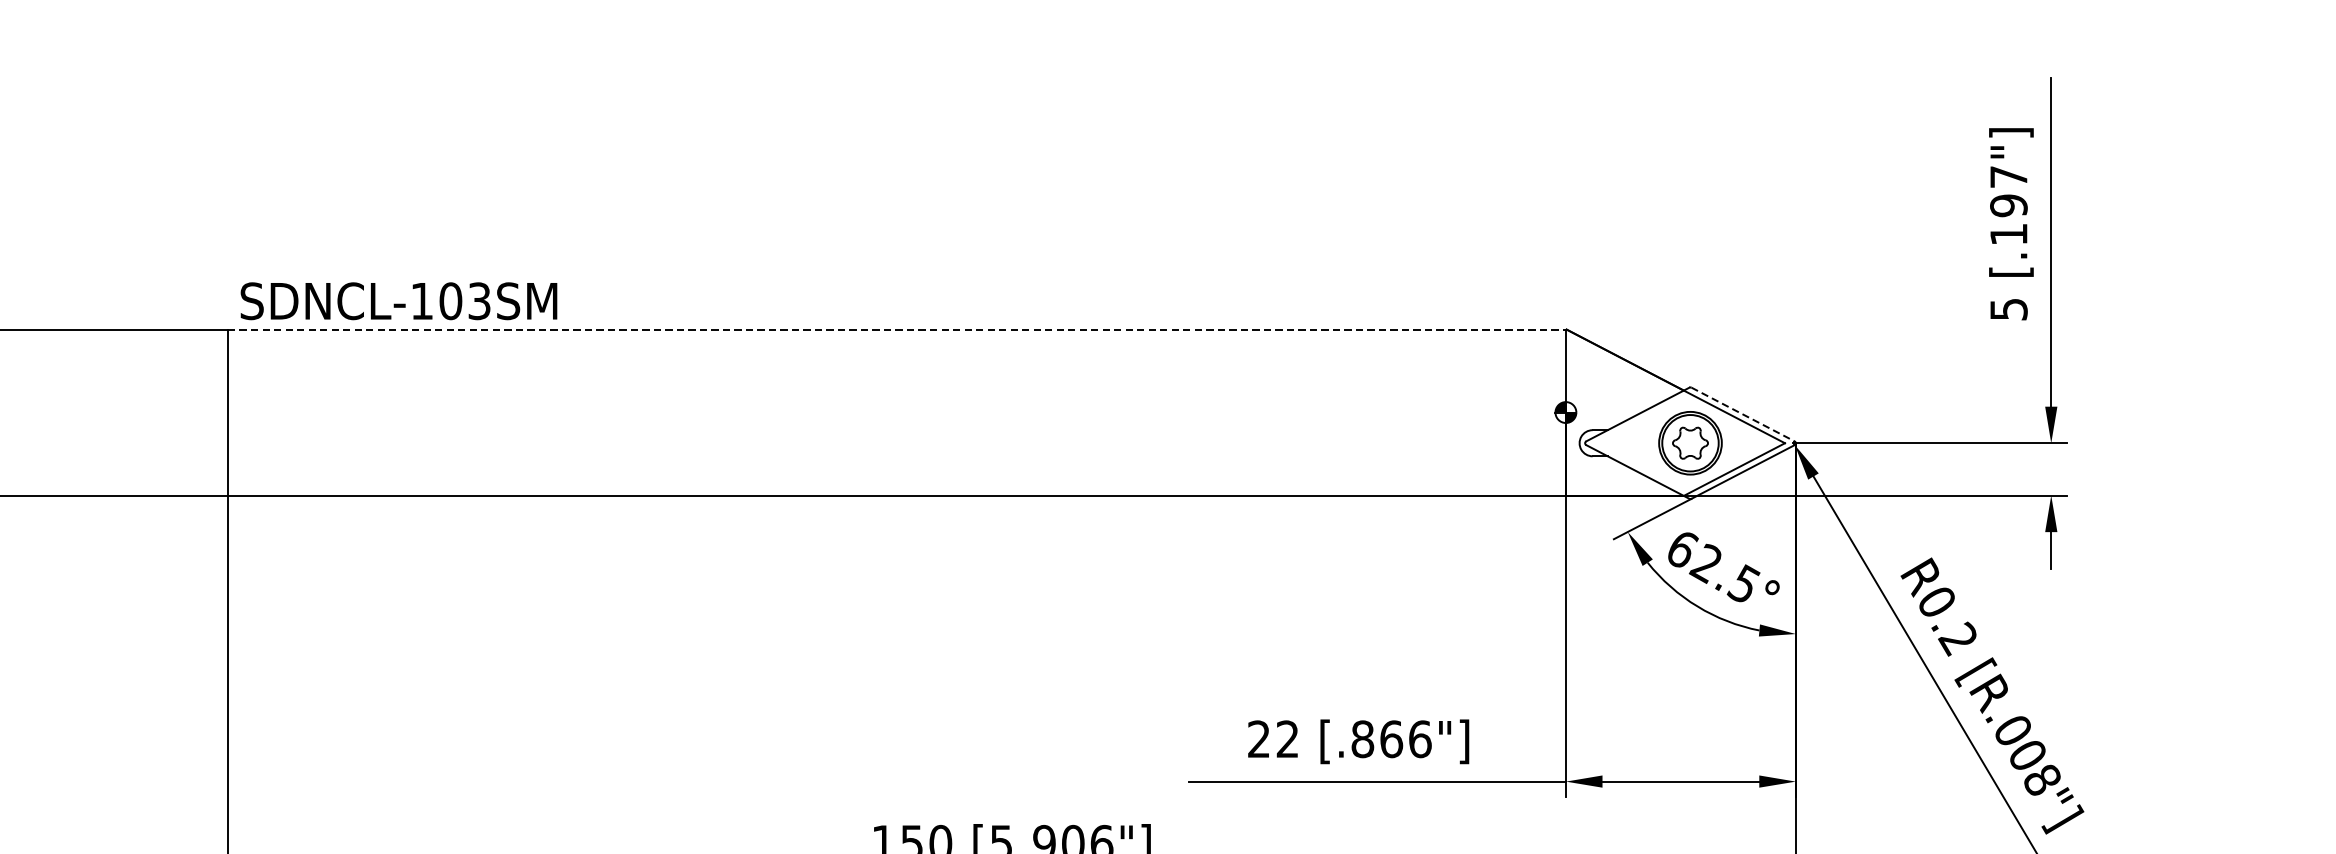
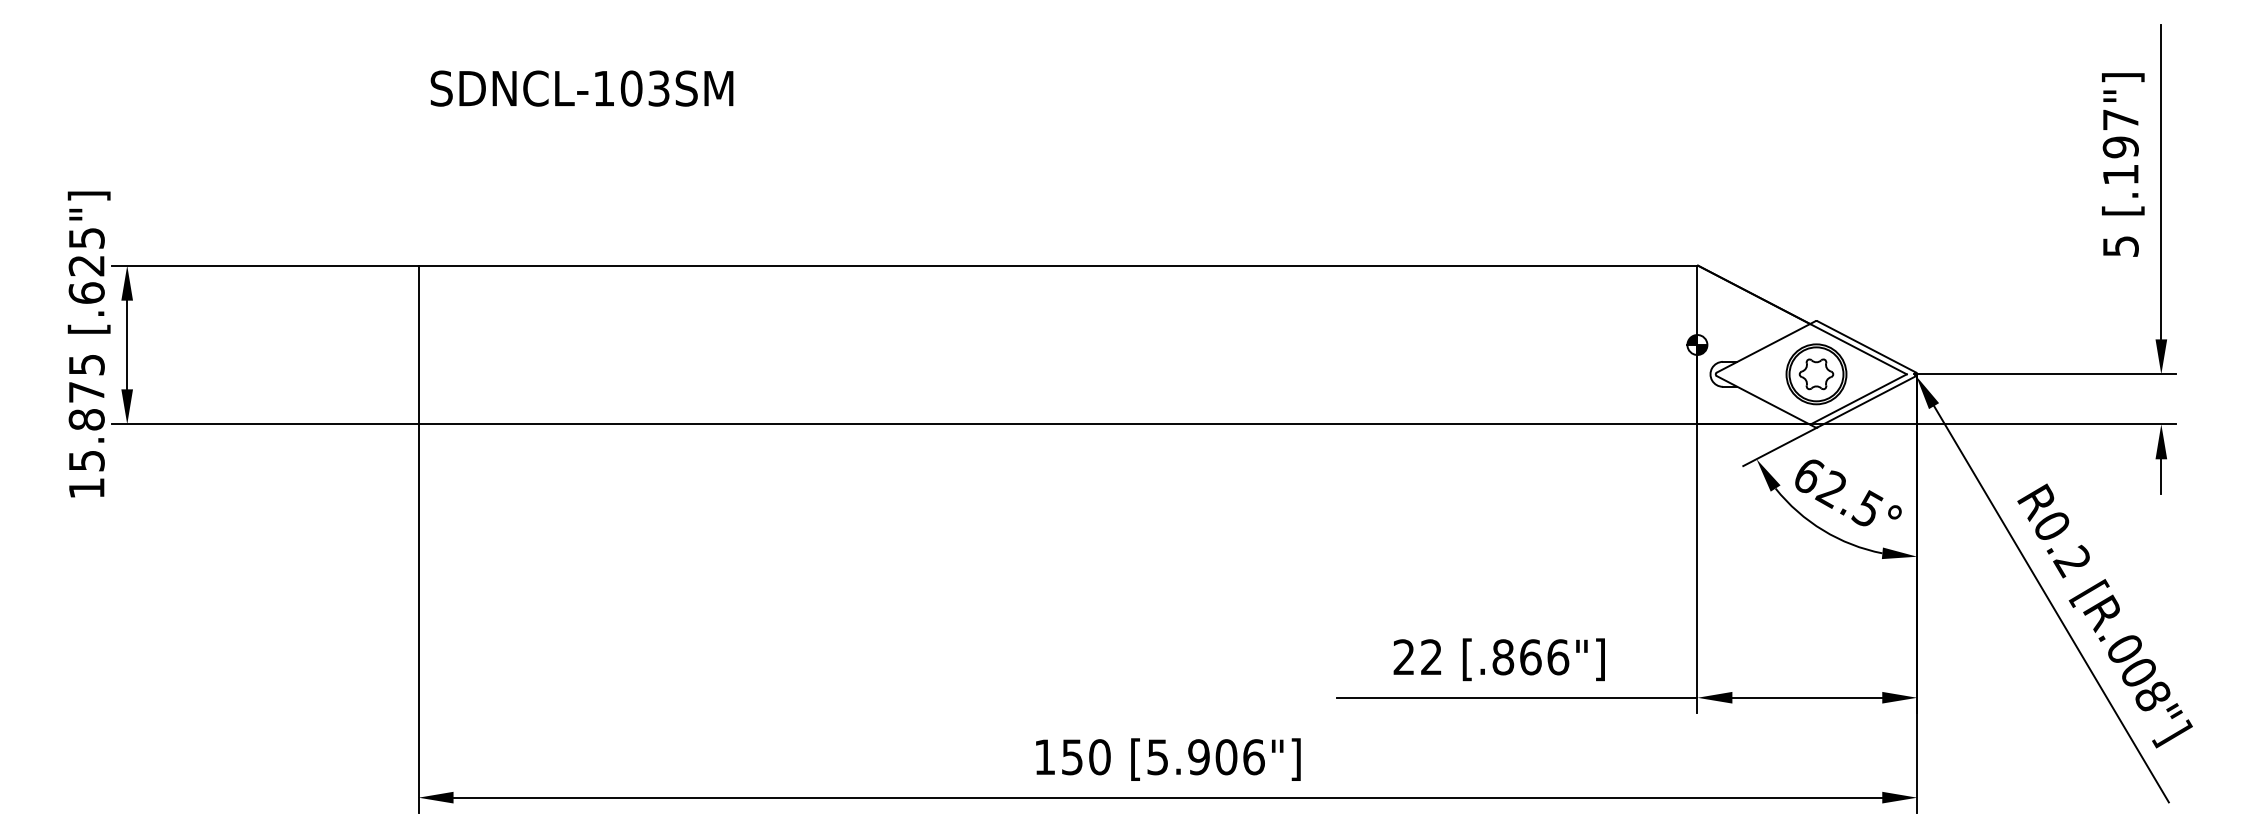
text: (398, 301) -> (581, 88), moved
line: (897, 329) -> (1058, 265), dashed -> solid
line: (1742, 414) -> (1866, 346), dashed -> solid

